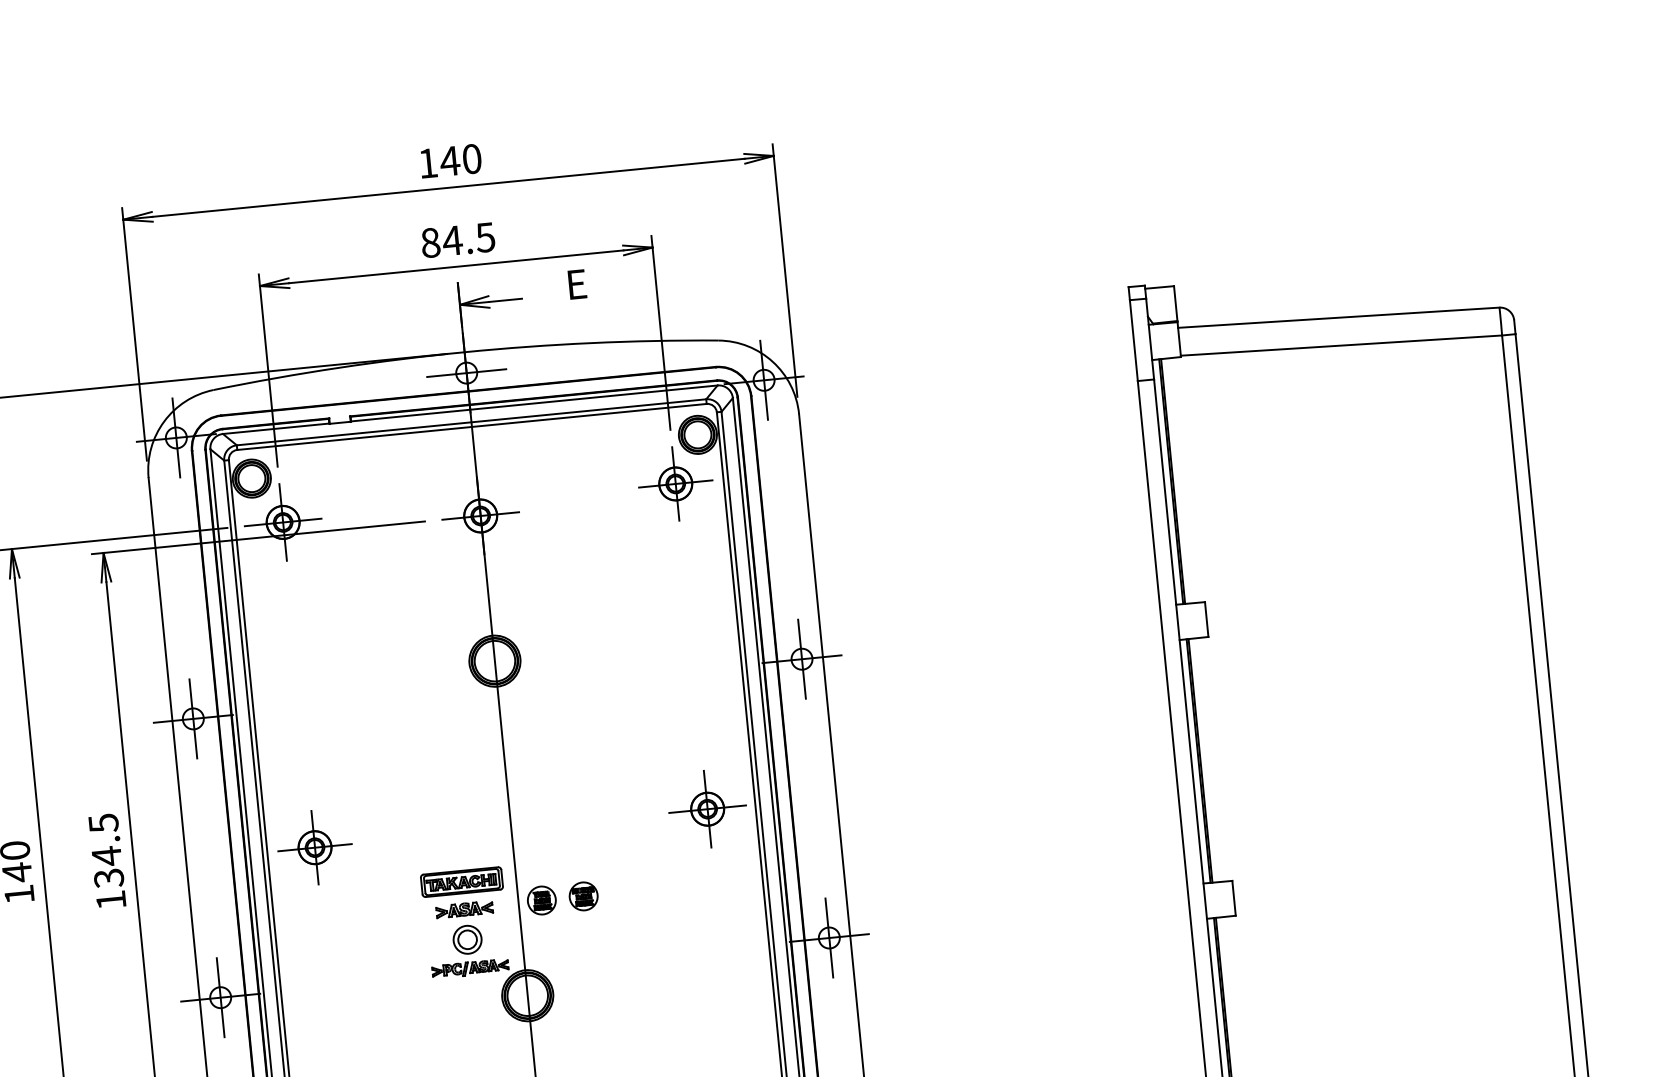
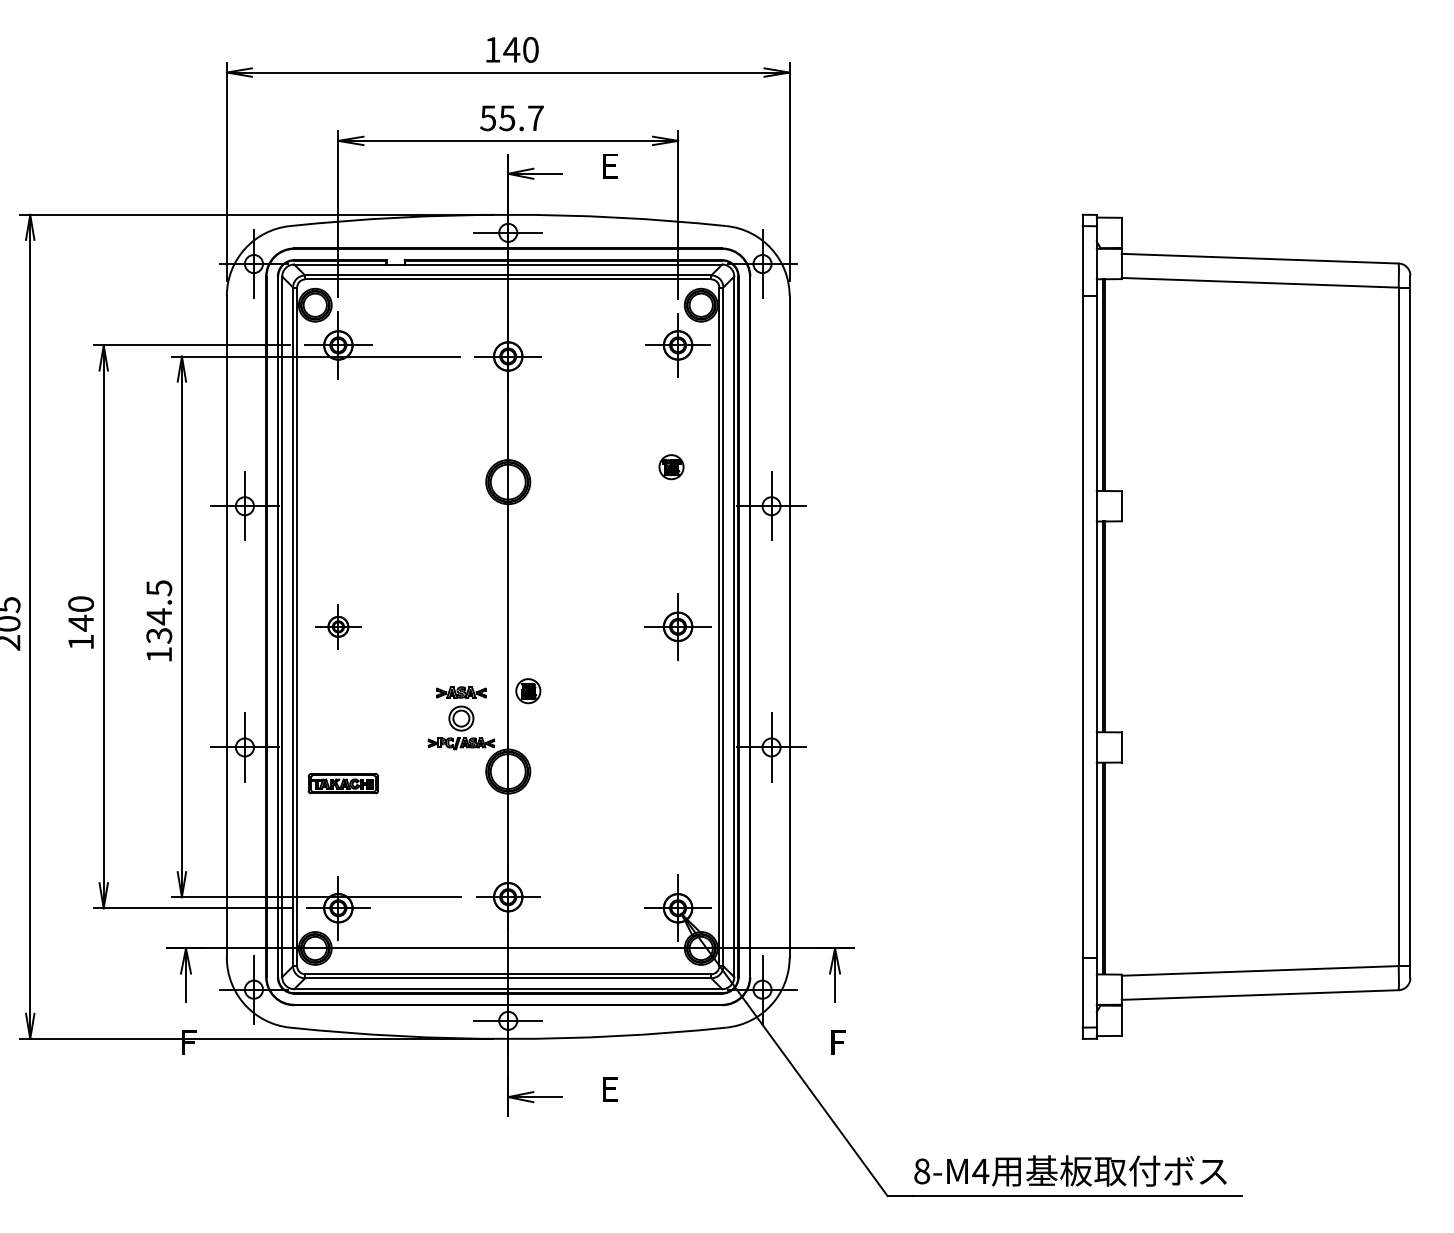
text: (457, 240) -> (511, 118), 84.5 -> 55.7
part: (315, 847) -> (338, 626), size x0.7
part: (460, 881) -> (342, 783), moved
part: (583, 896) -> (671, 467), moved

